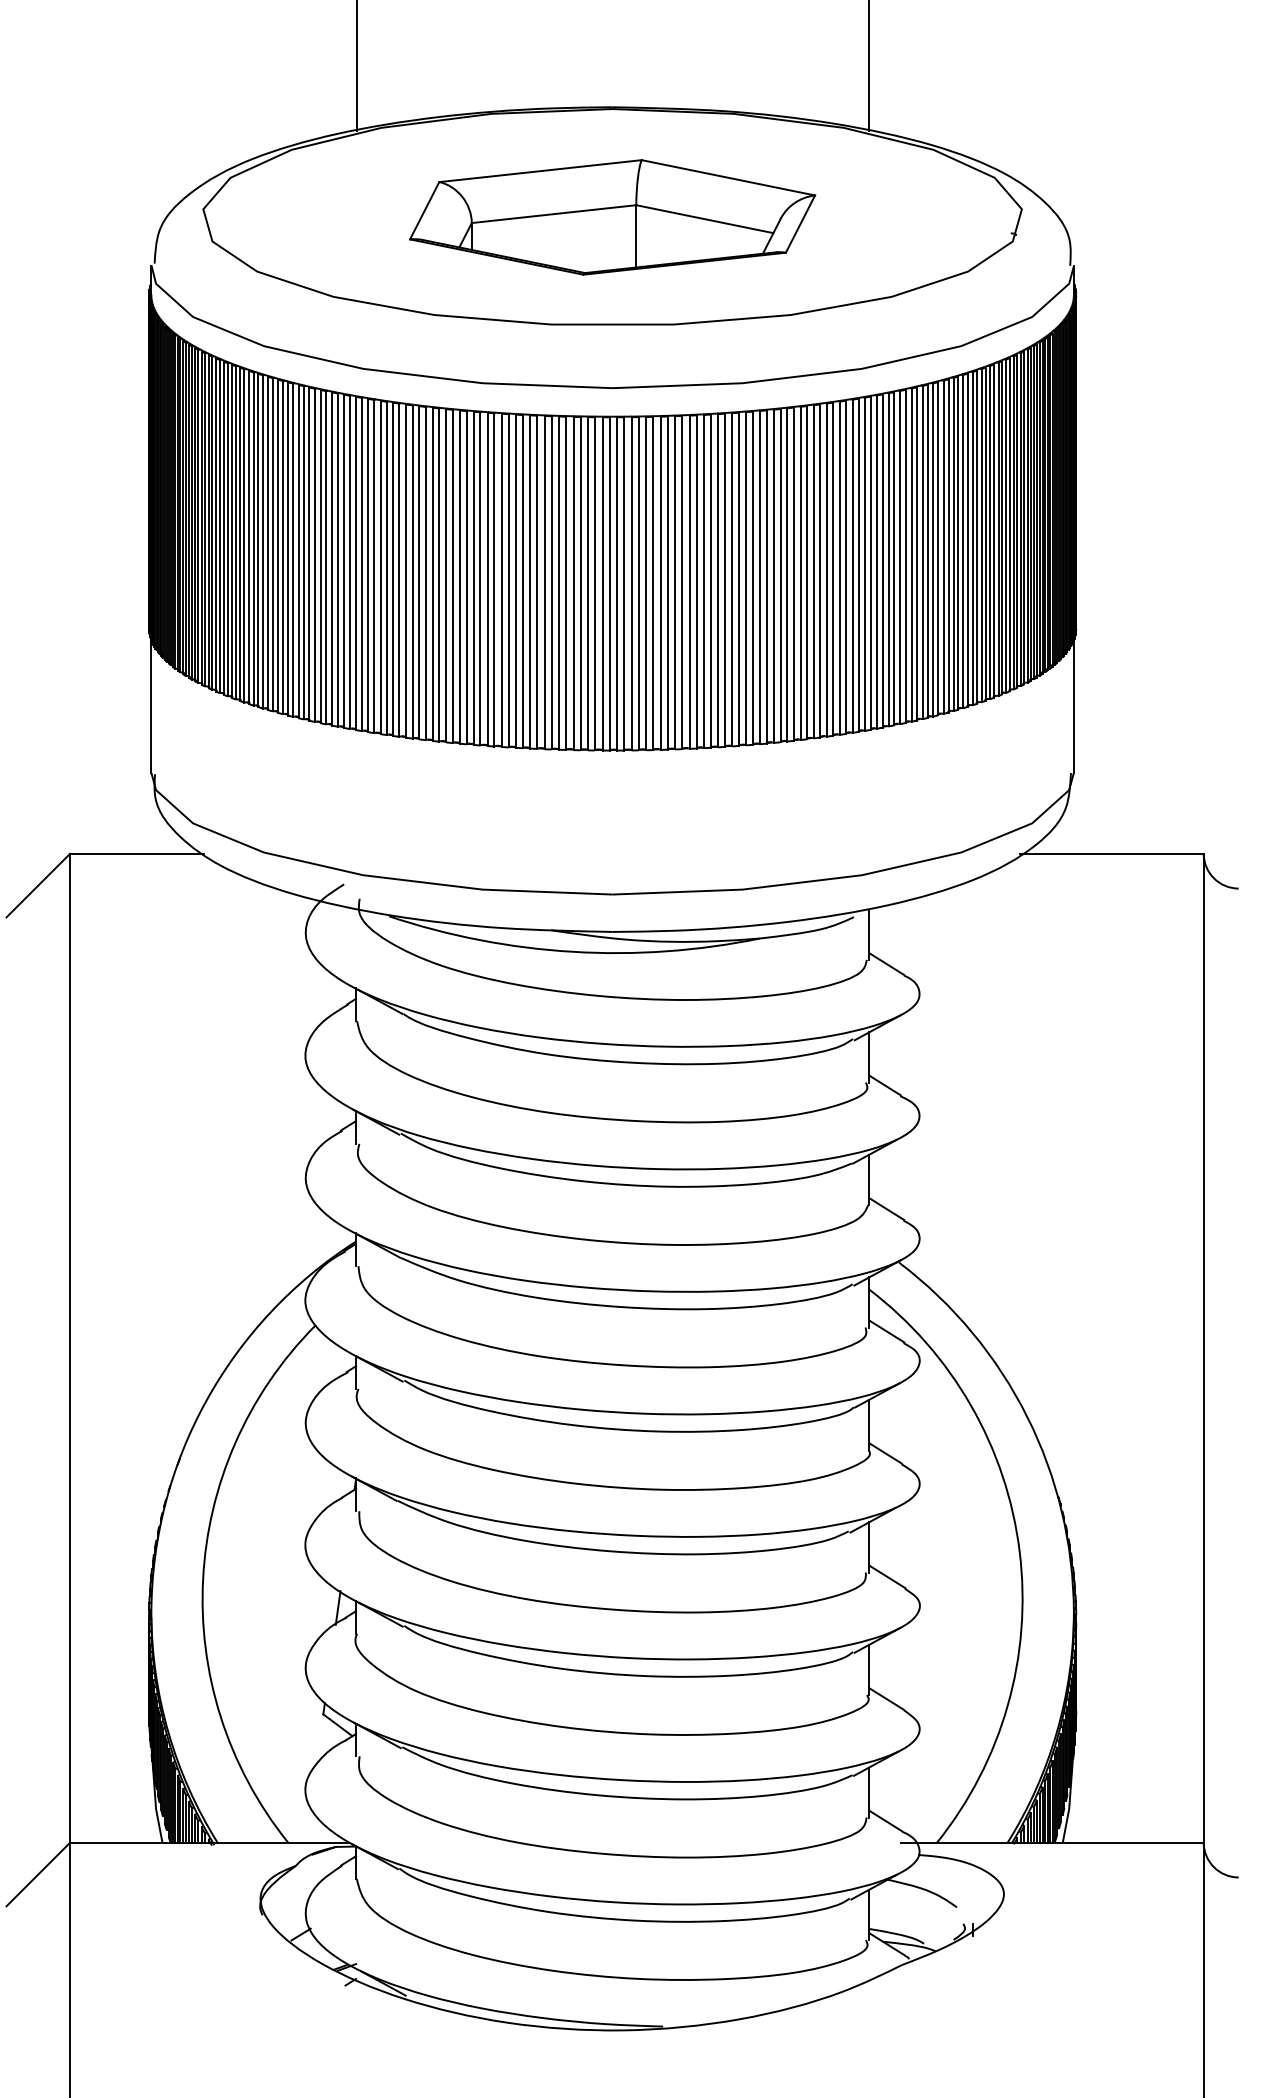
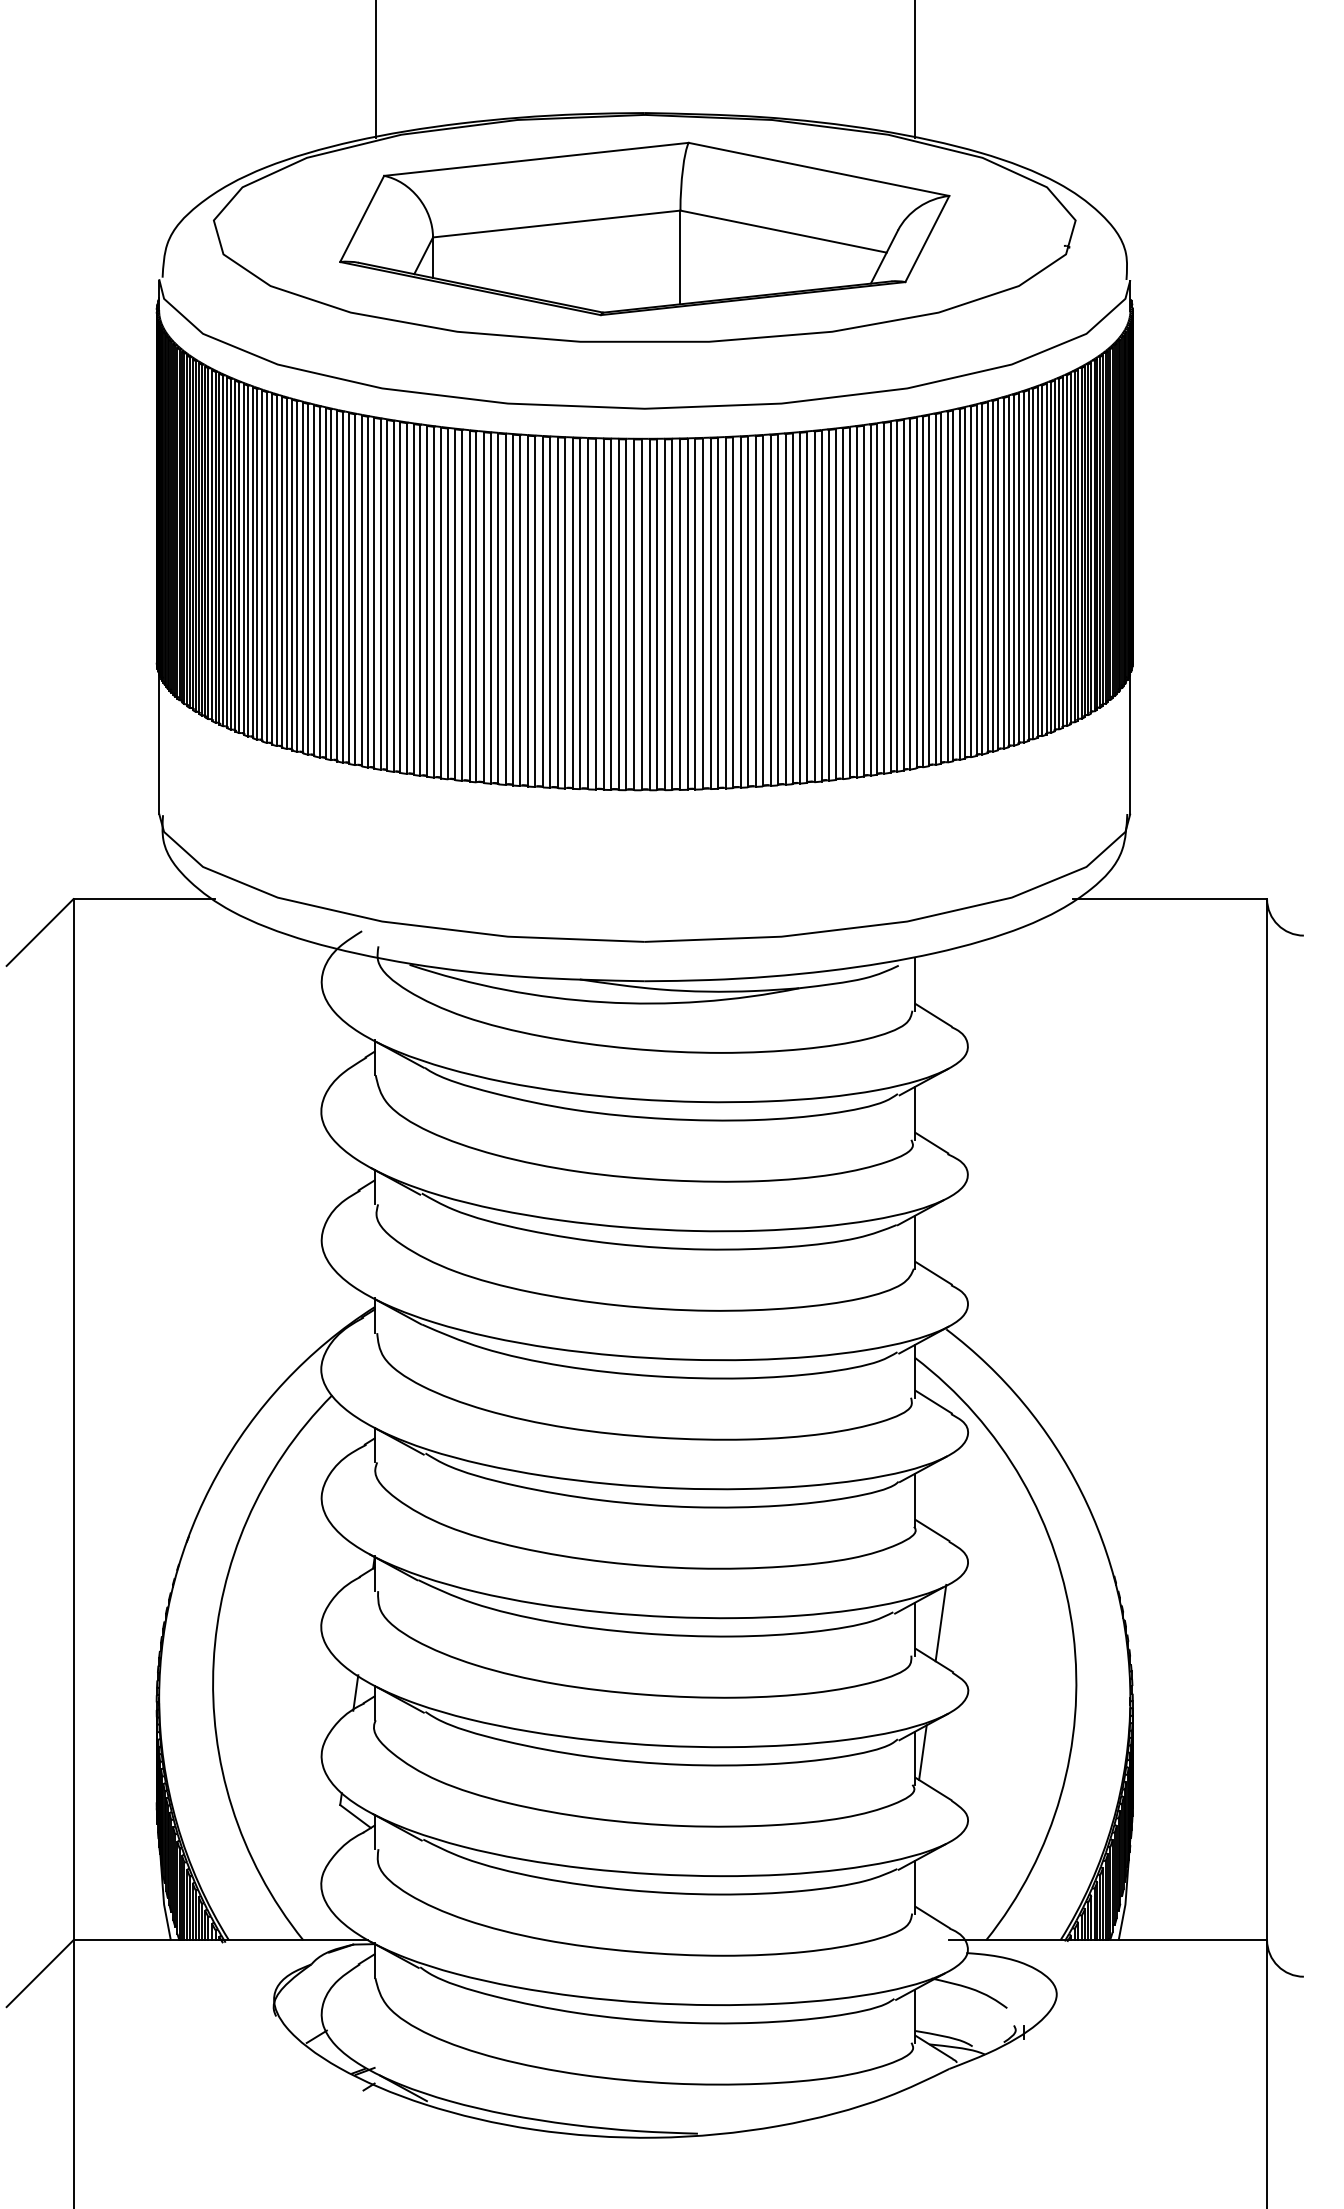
part: (612, 217) -> (644, 229), size x1.43
line: (893, 1541) -> (940, 1623), added
line: (876, 1664) -> (922, 1752), added

